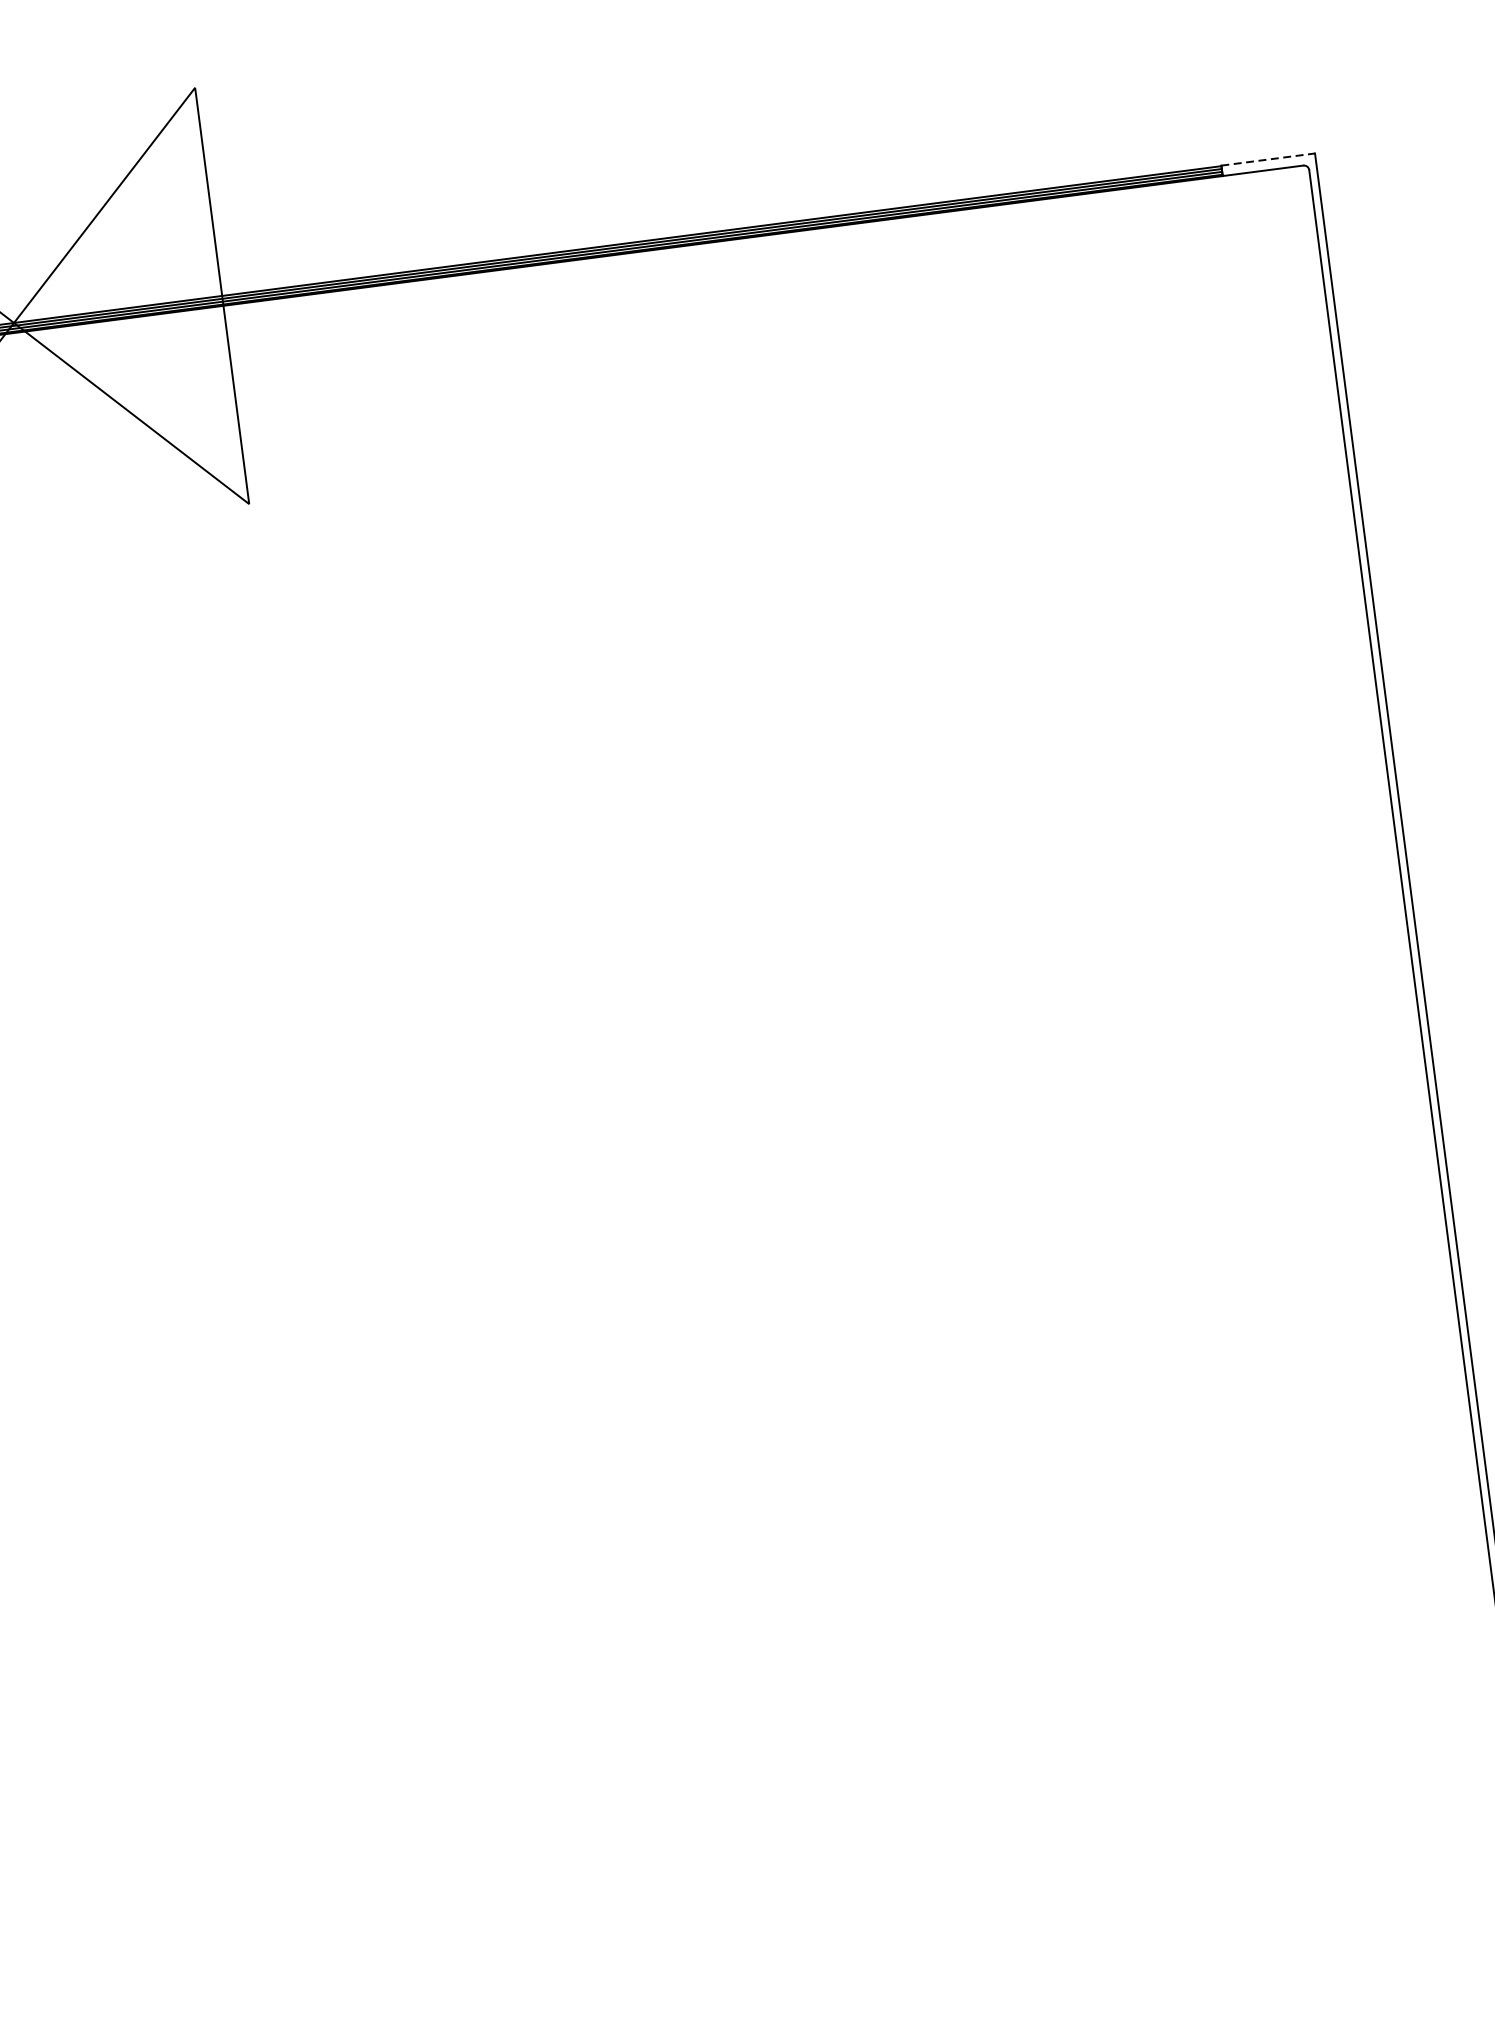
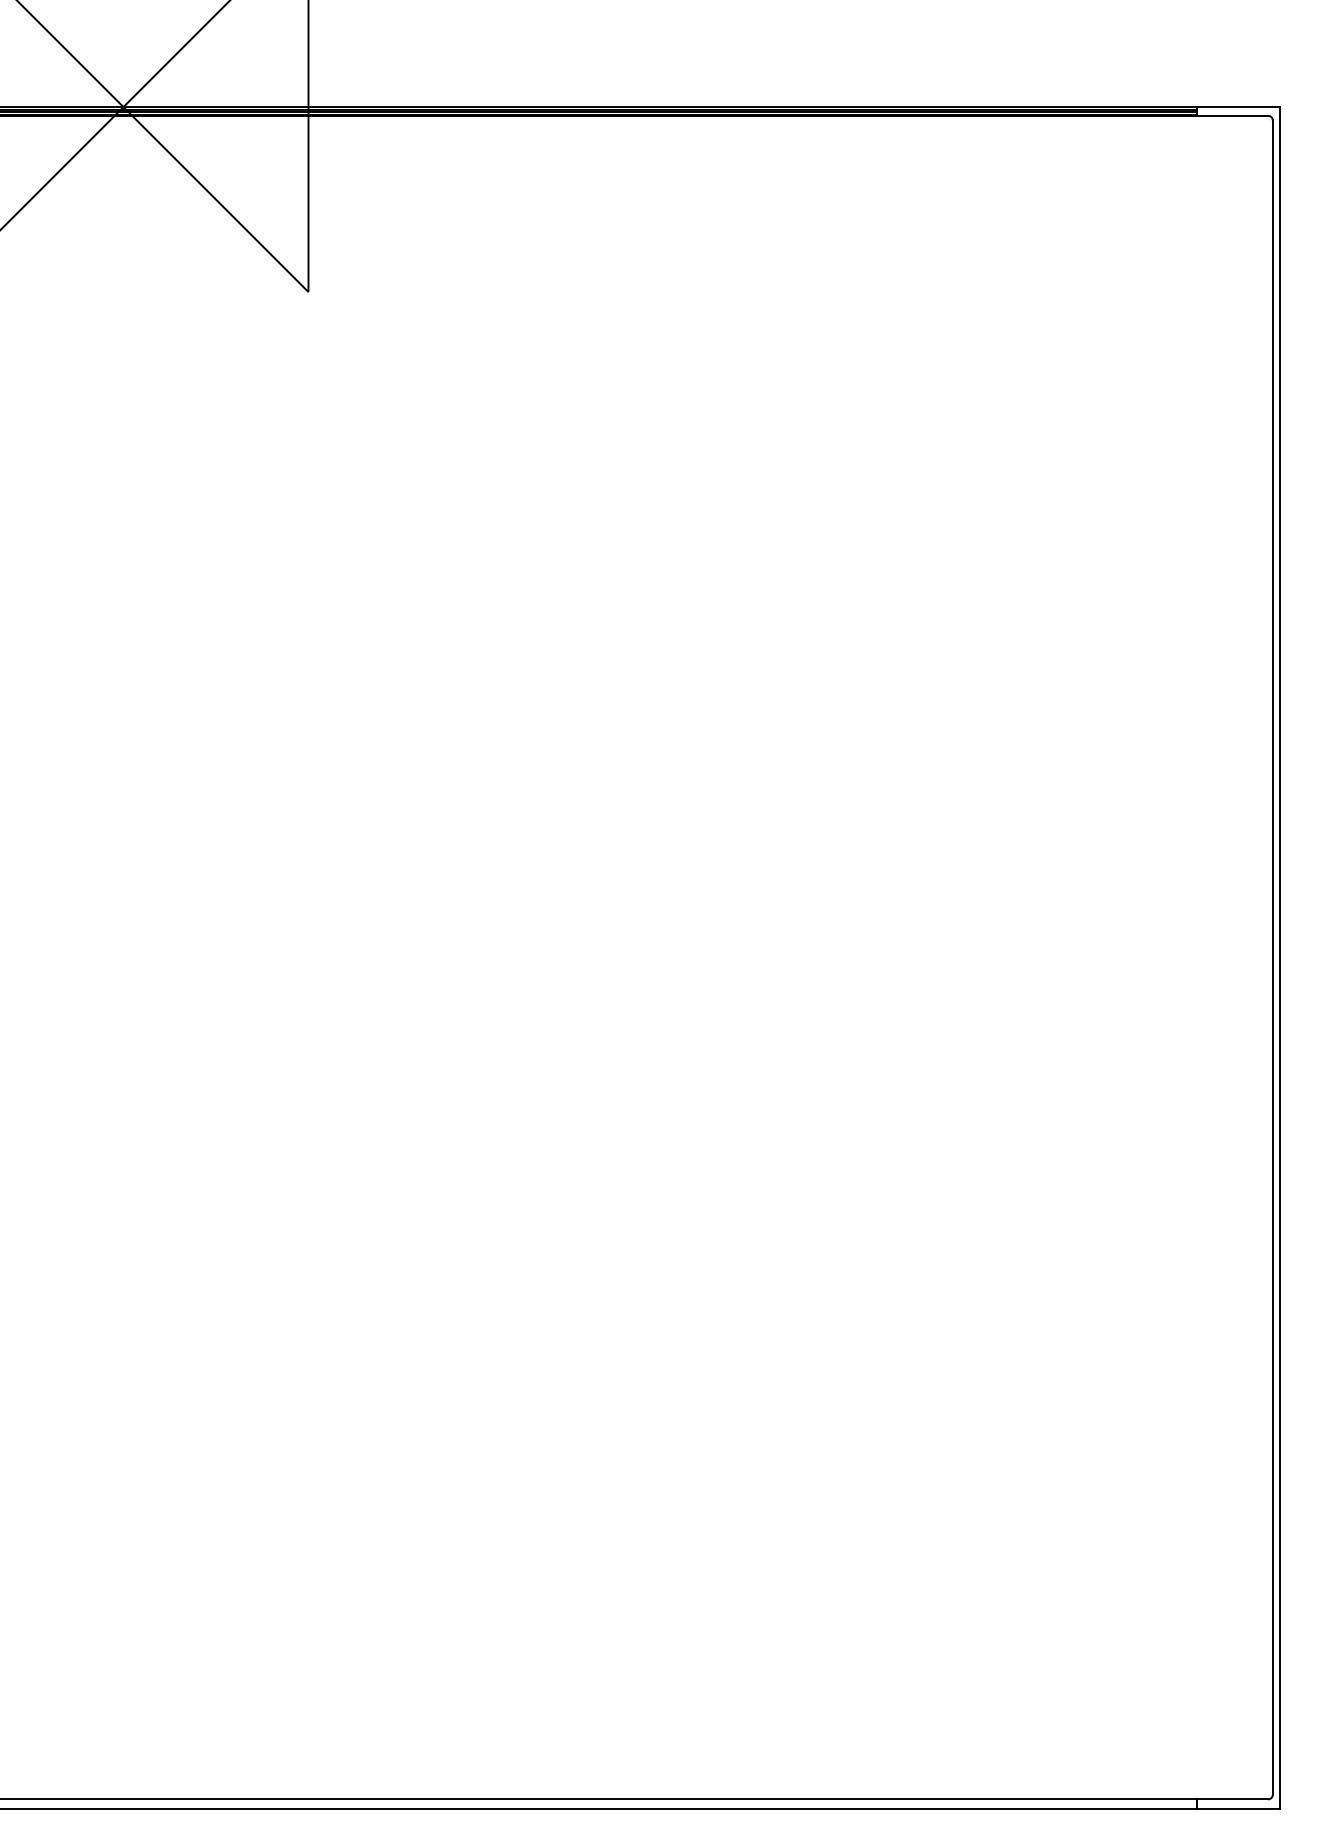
line: (1268, 159) -> (1238, 106), dashed -> solid

